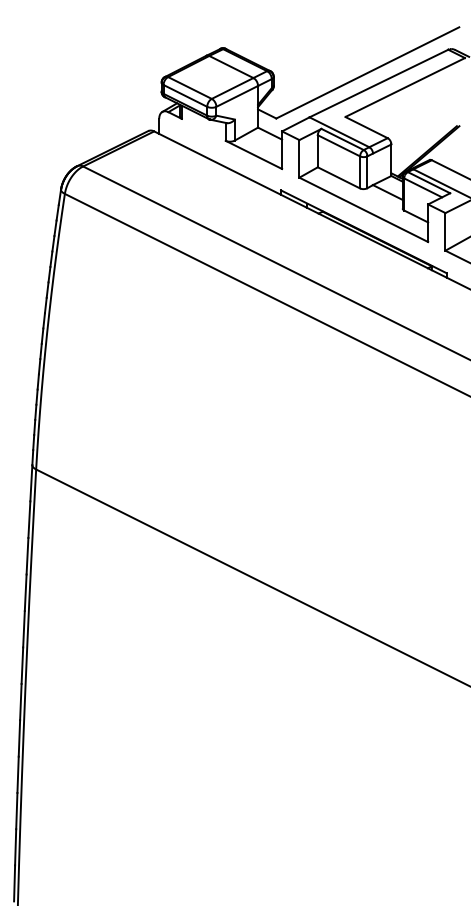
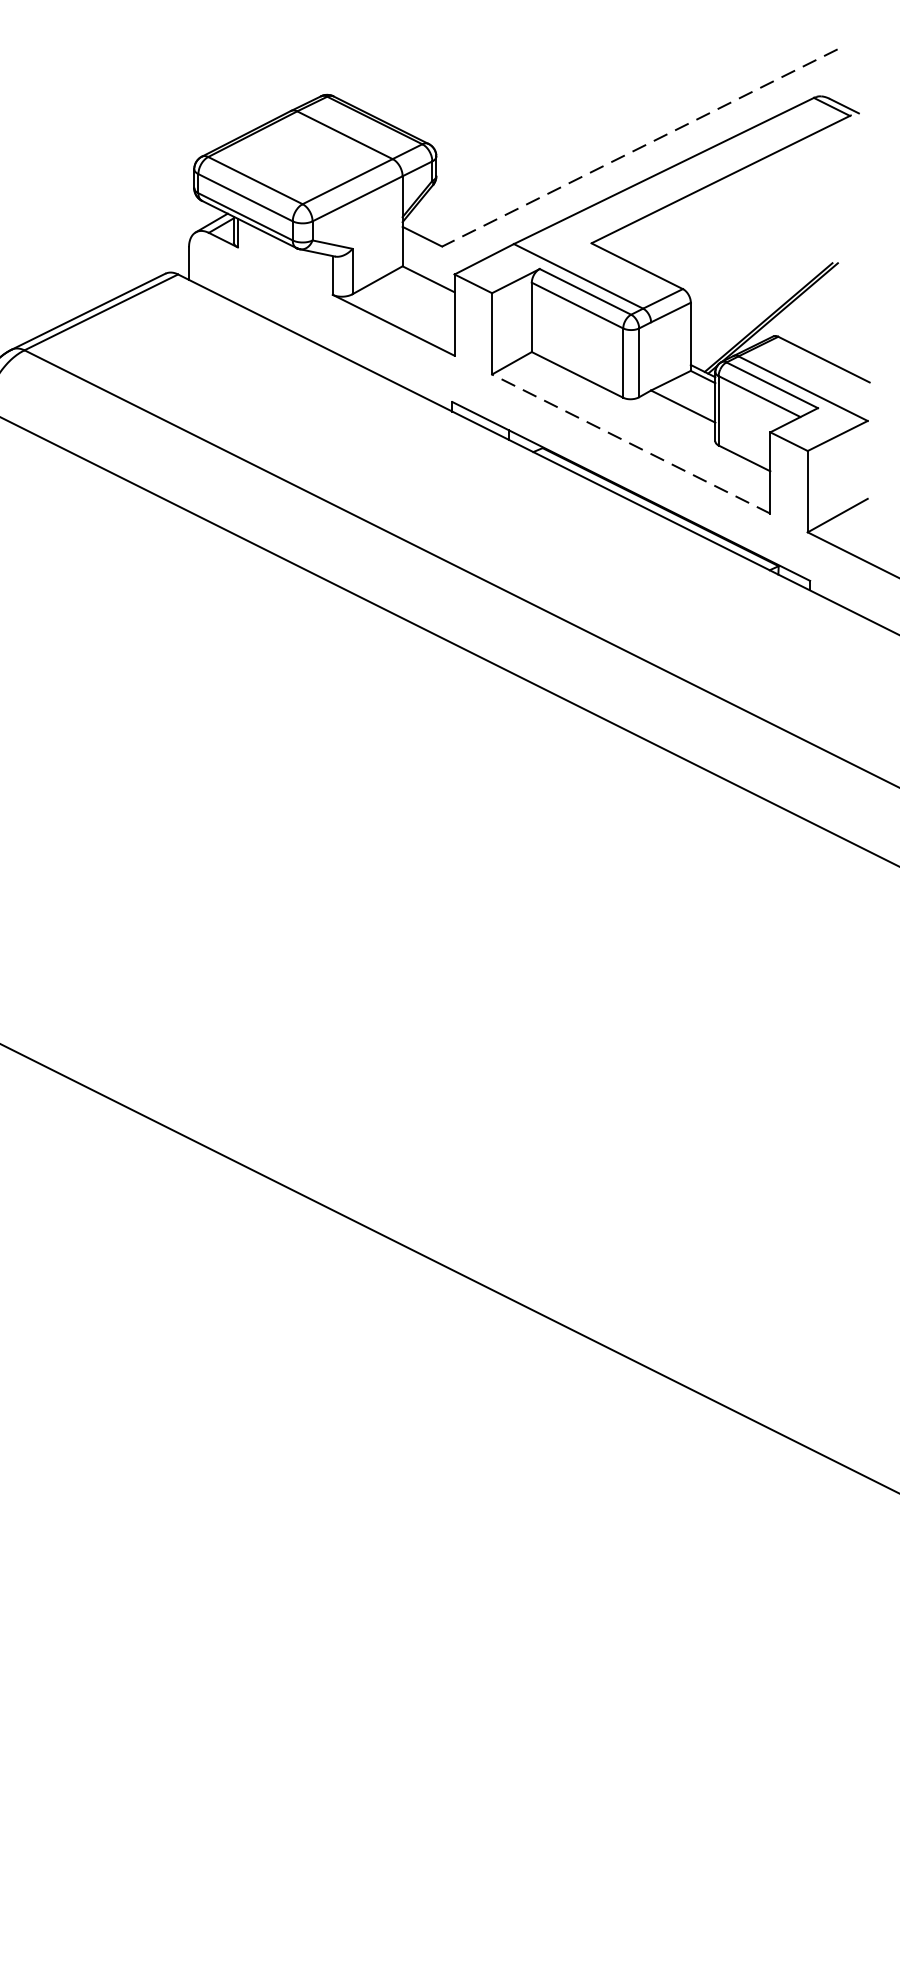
line: (367, 73) -> (639, 149), solid -> dashed
line: (363, 209) -> (630, 443), solid -> dashed

